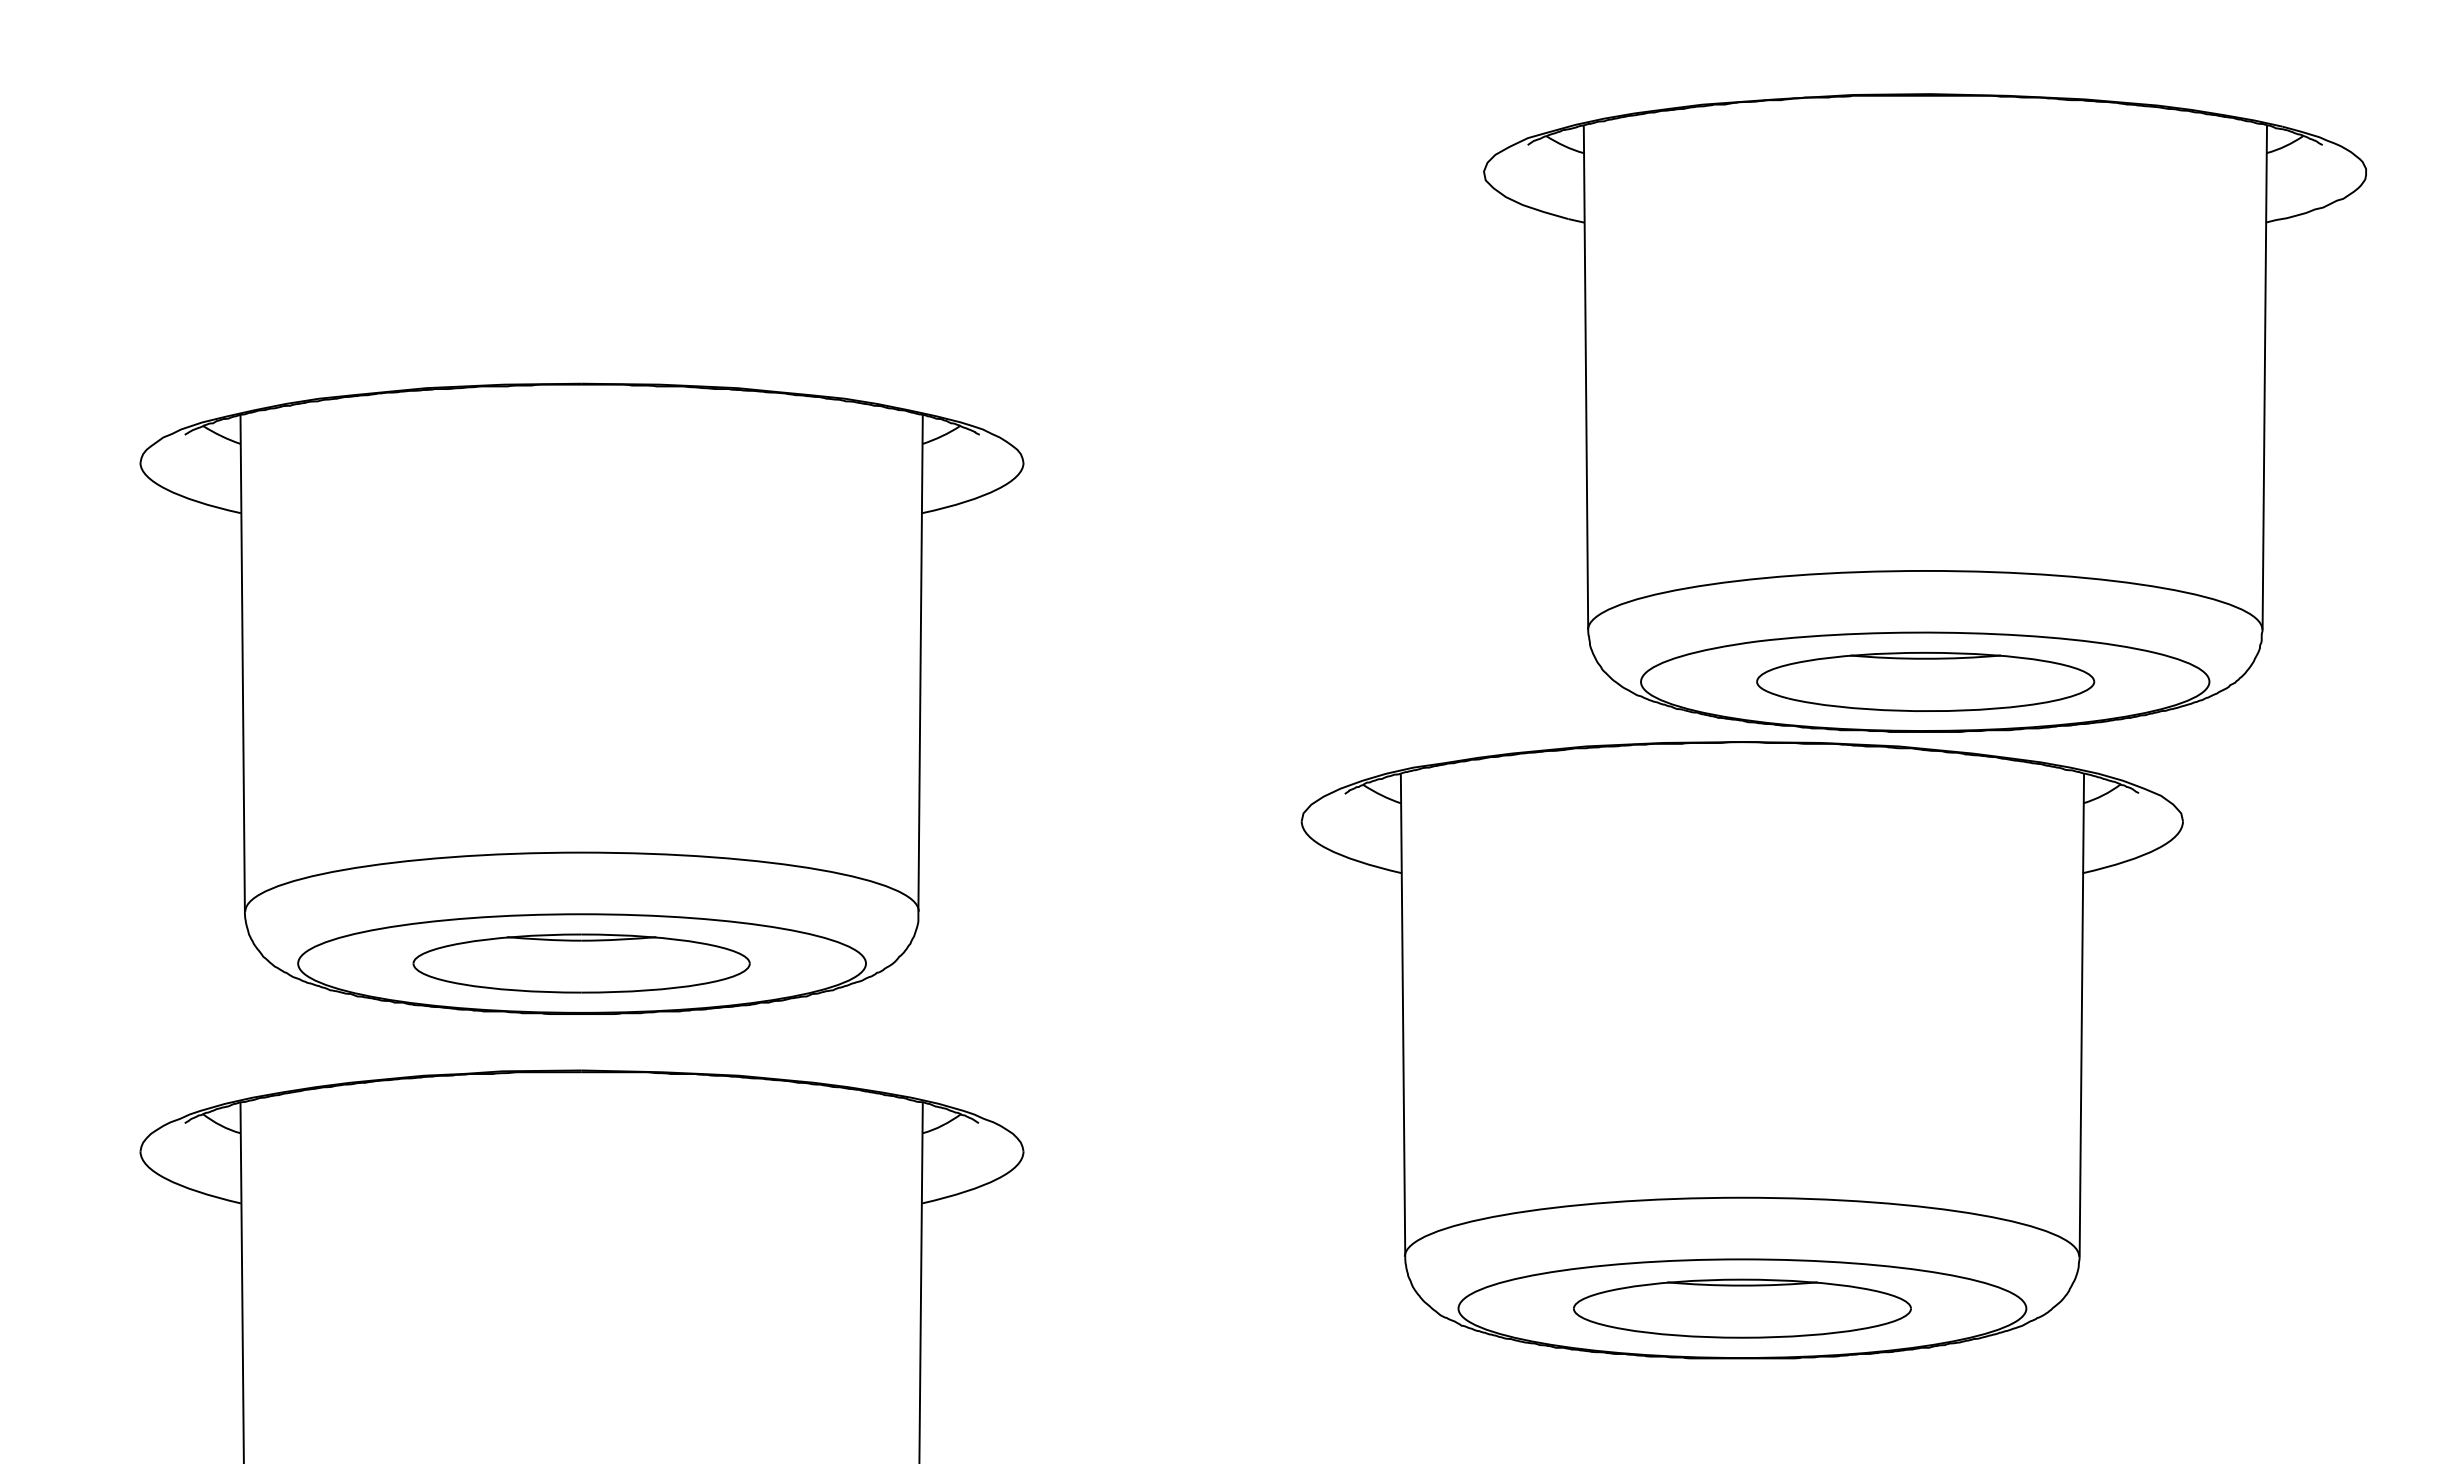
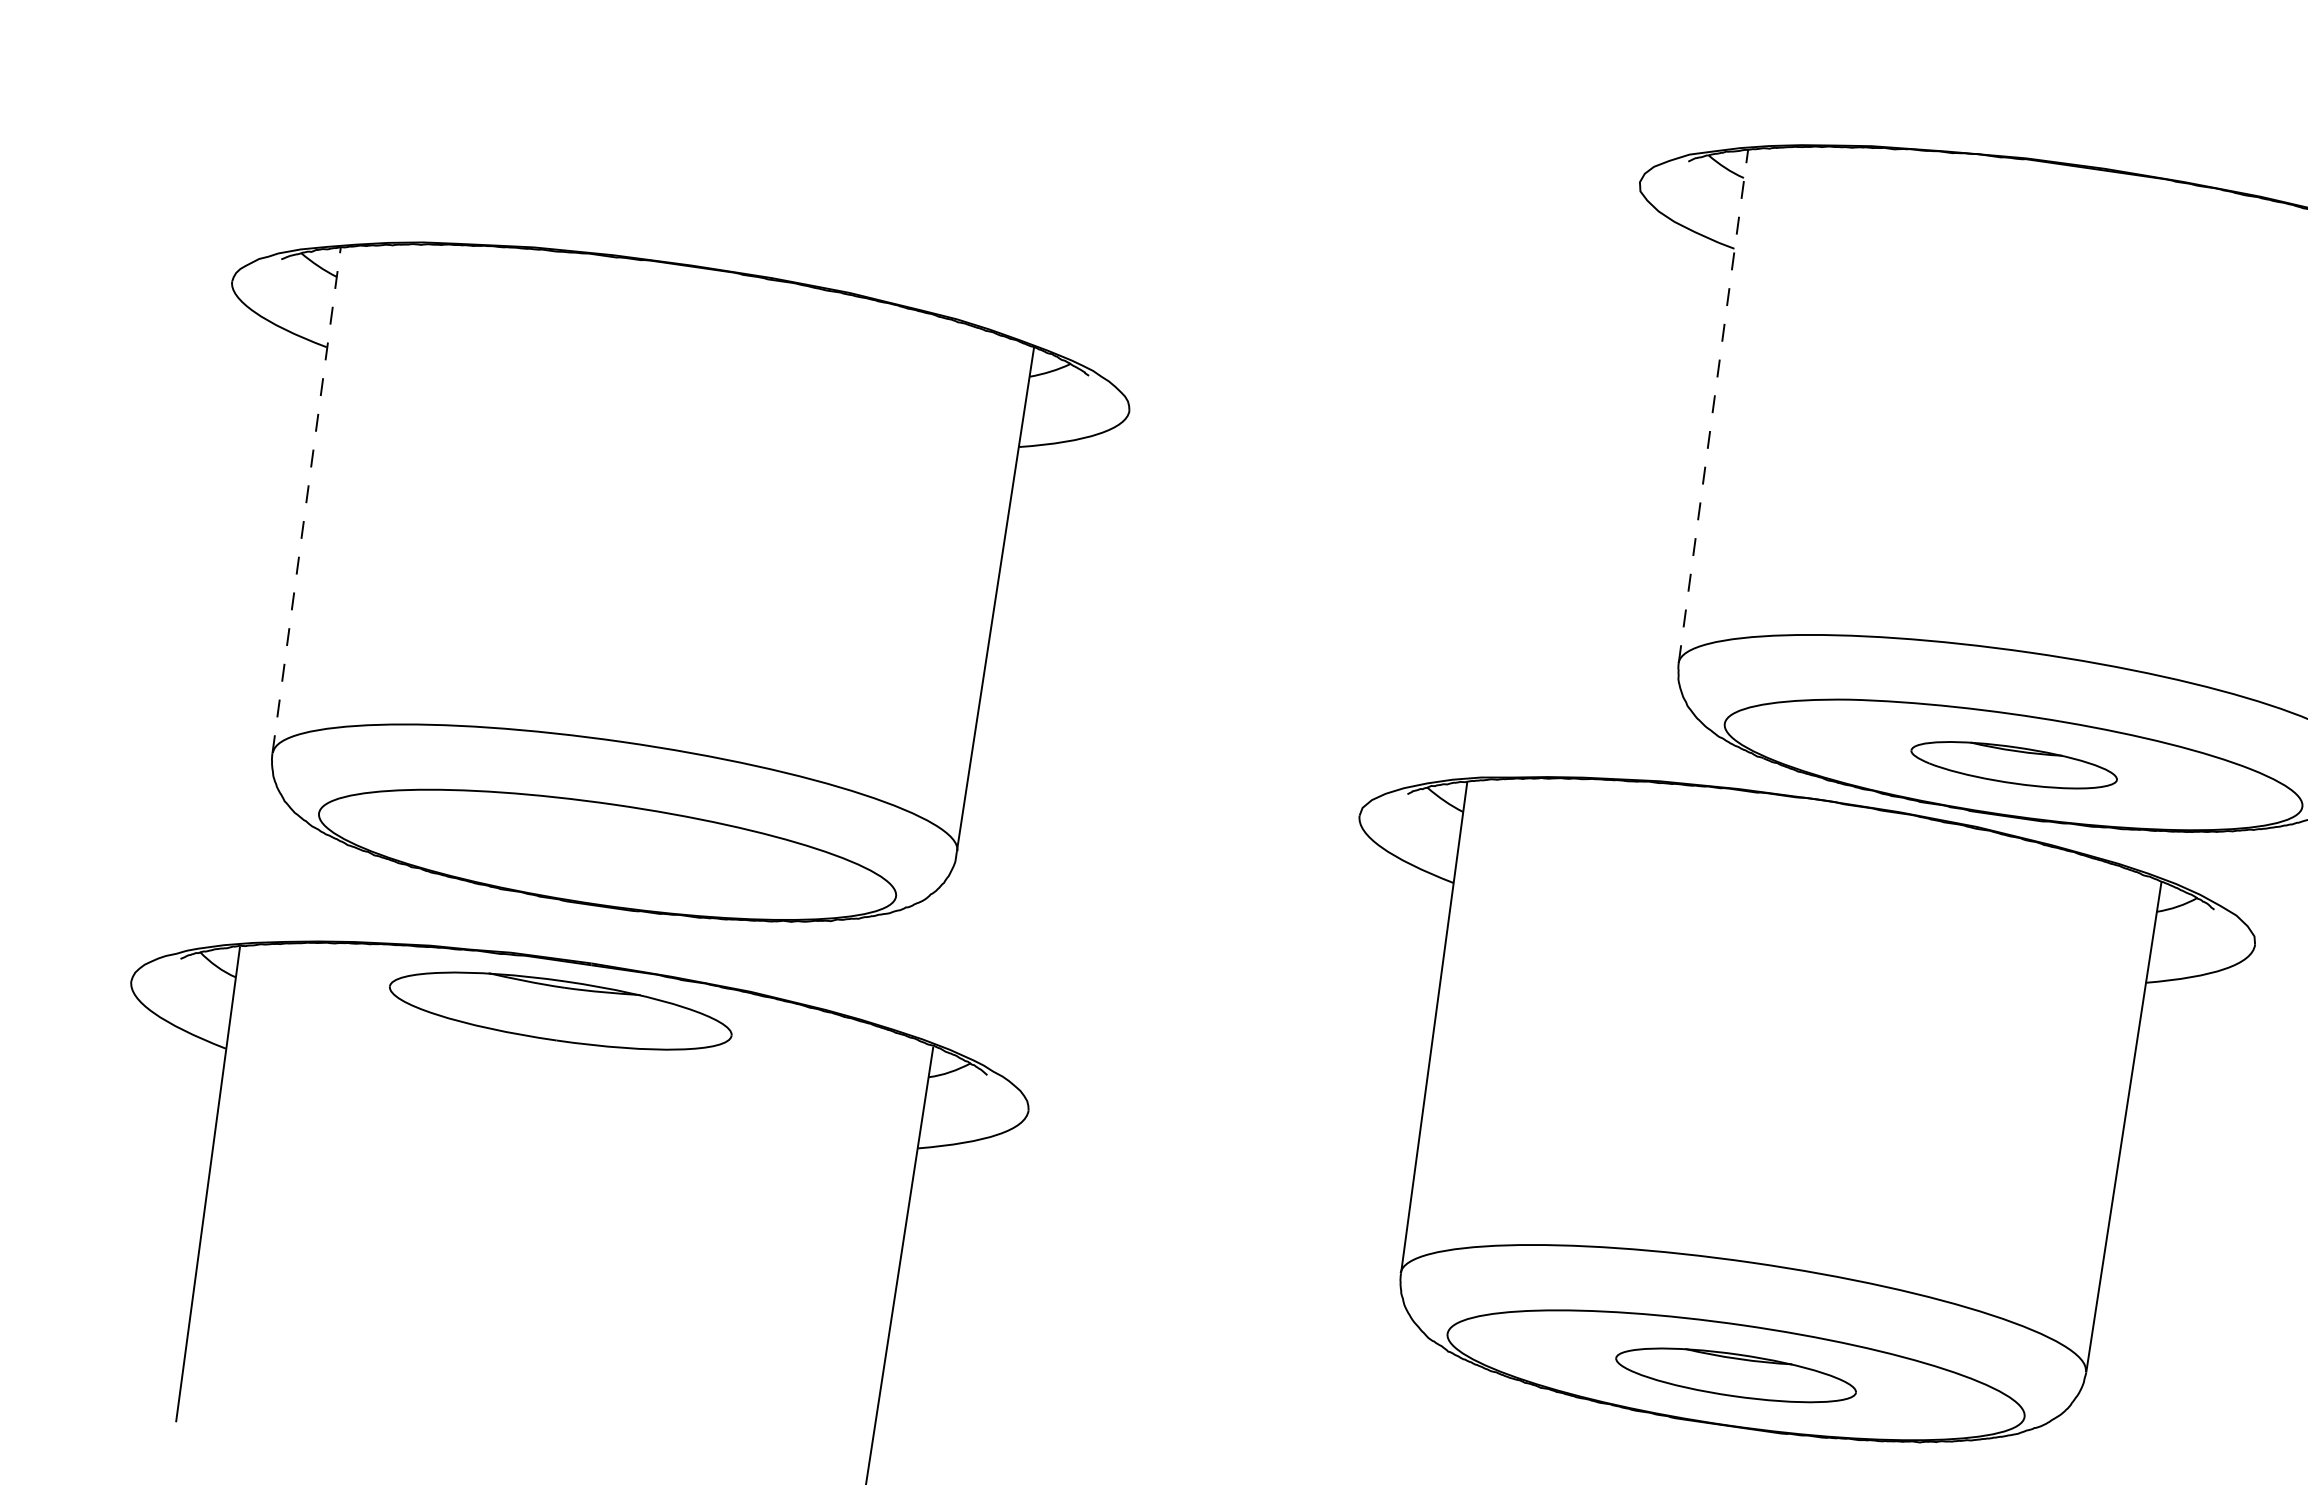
line: (1586, 377) -> (1713, 406), solid -> dashed
line: (242, 663) -> (306, 500), solid -> dashed
part: (1925, 681) -> (2013, 764), size x0.6
part: (581, 963) -> (560, 1010), moved
part: (1742, 1308) -> (1736, 1375), size x0.7

